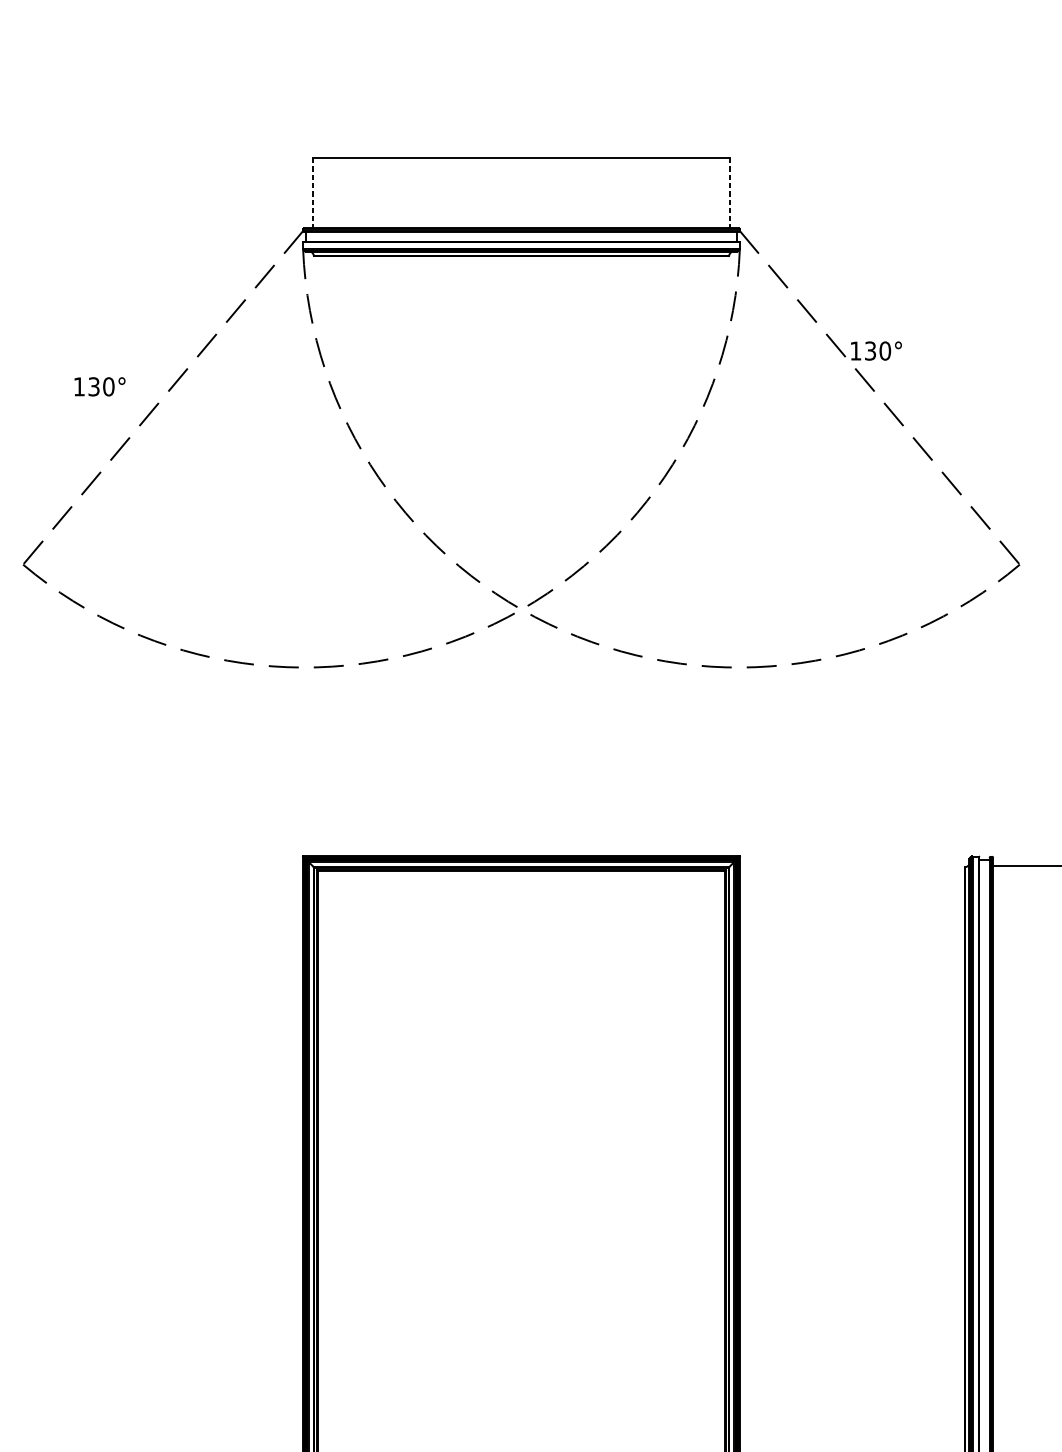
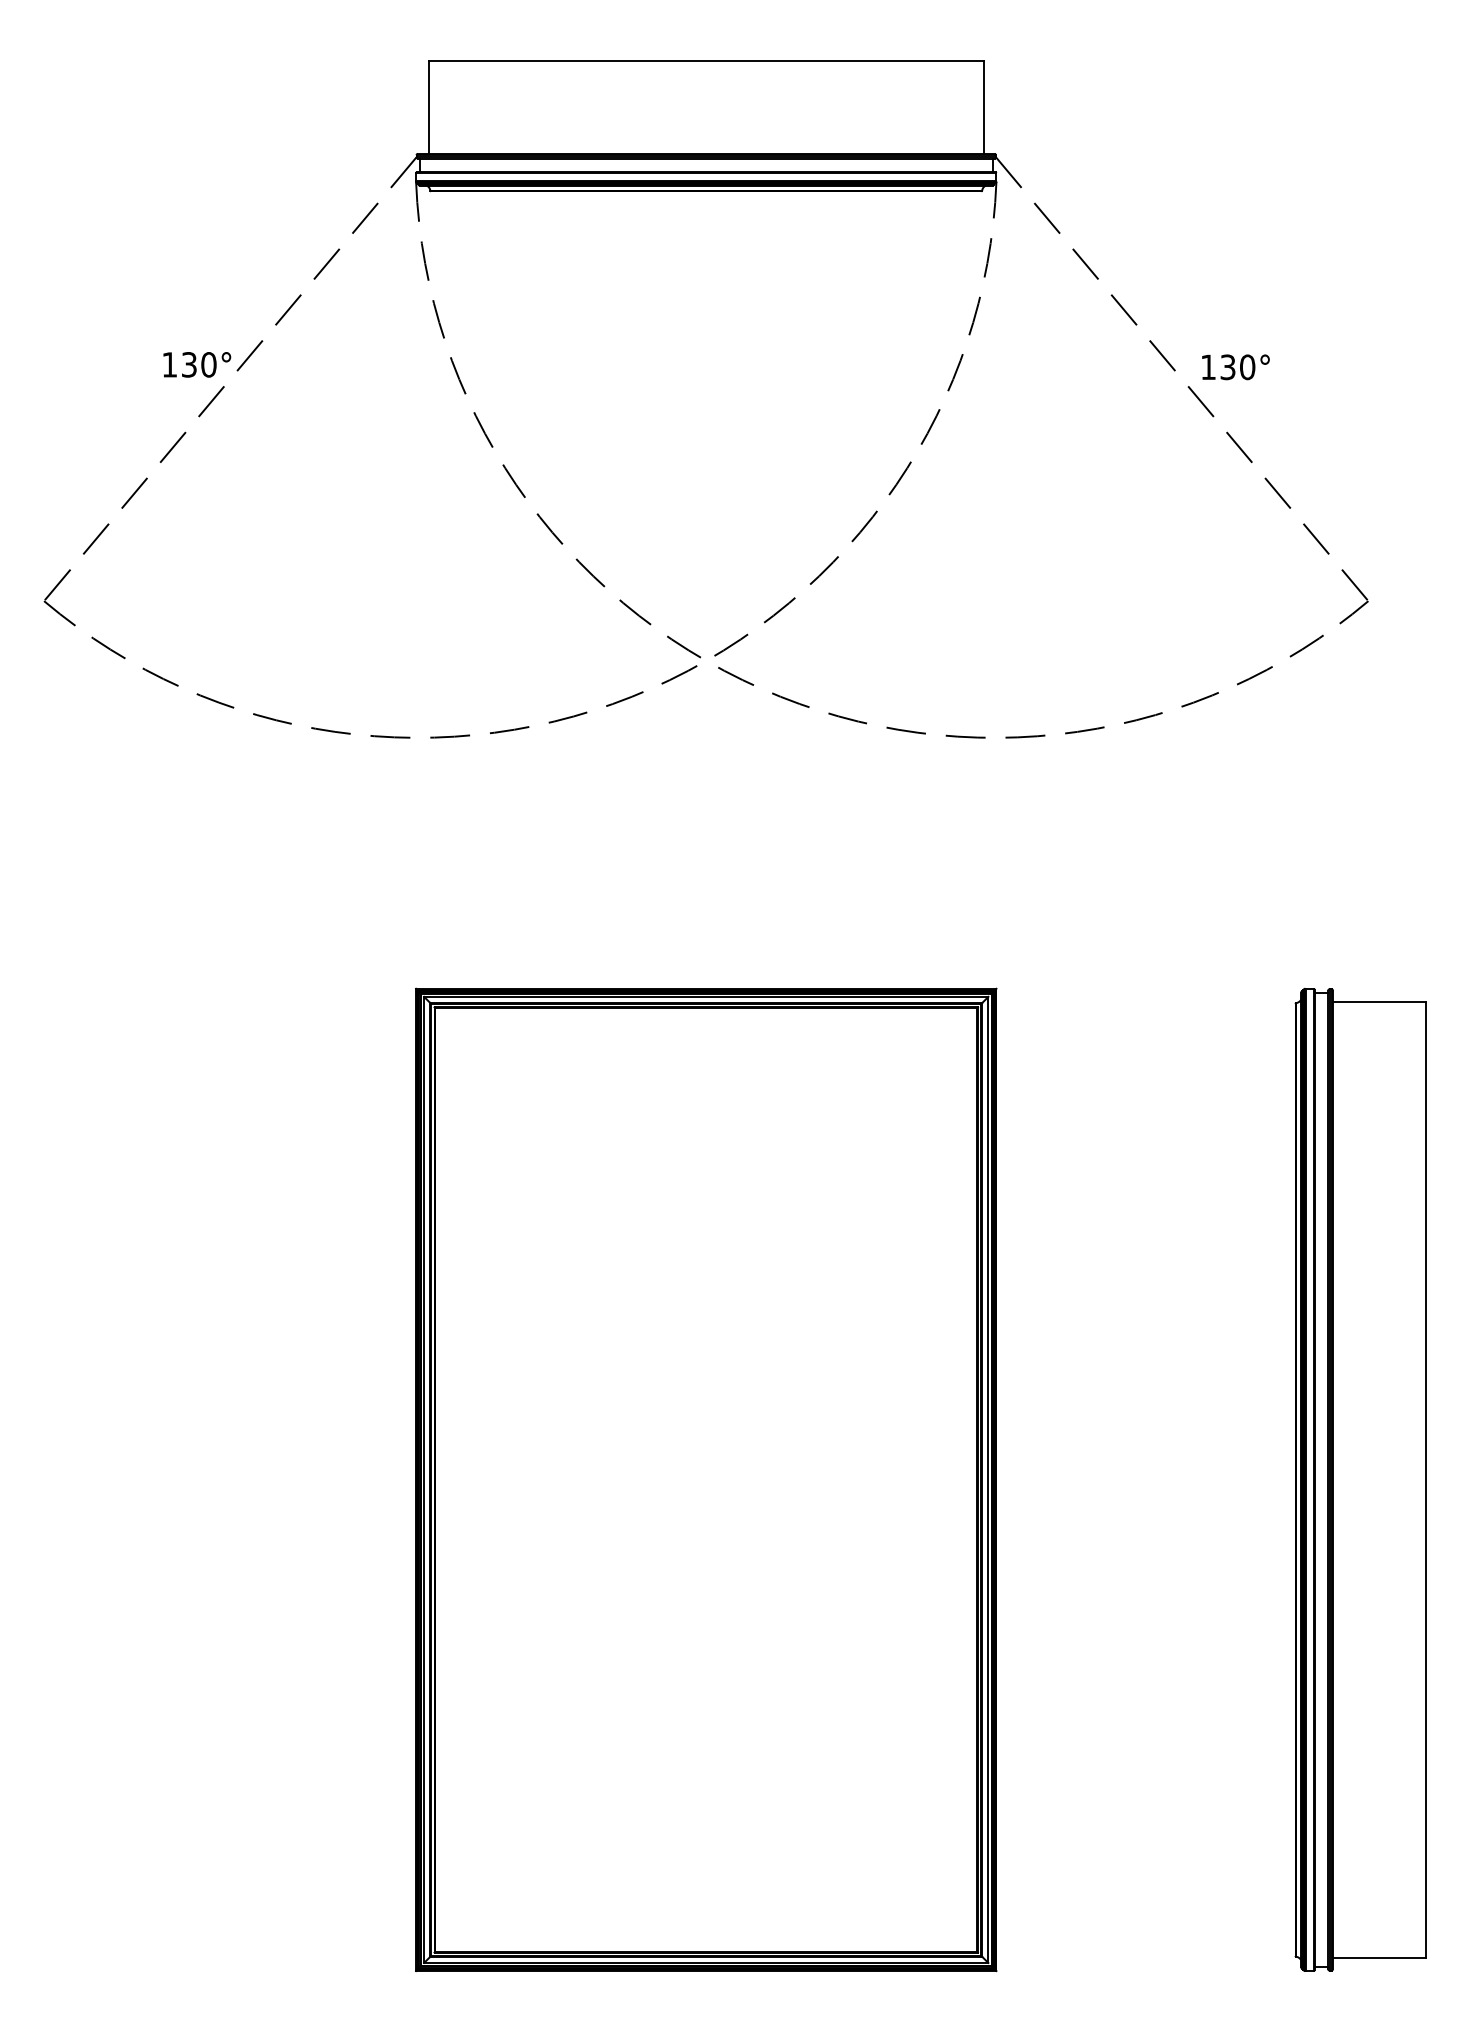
line: (313, 193) -> (429, 107), dashed -> solid
line: (730, 193) -> (983, 107), dashed -> solid
text: (876, 351) -> (1235, 367), moved
text: (100, 386) -> (197, 364), moved

